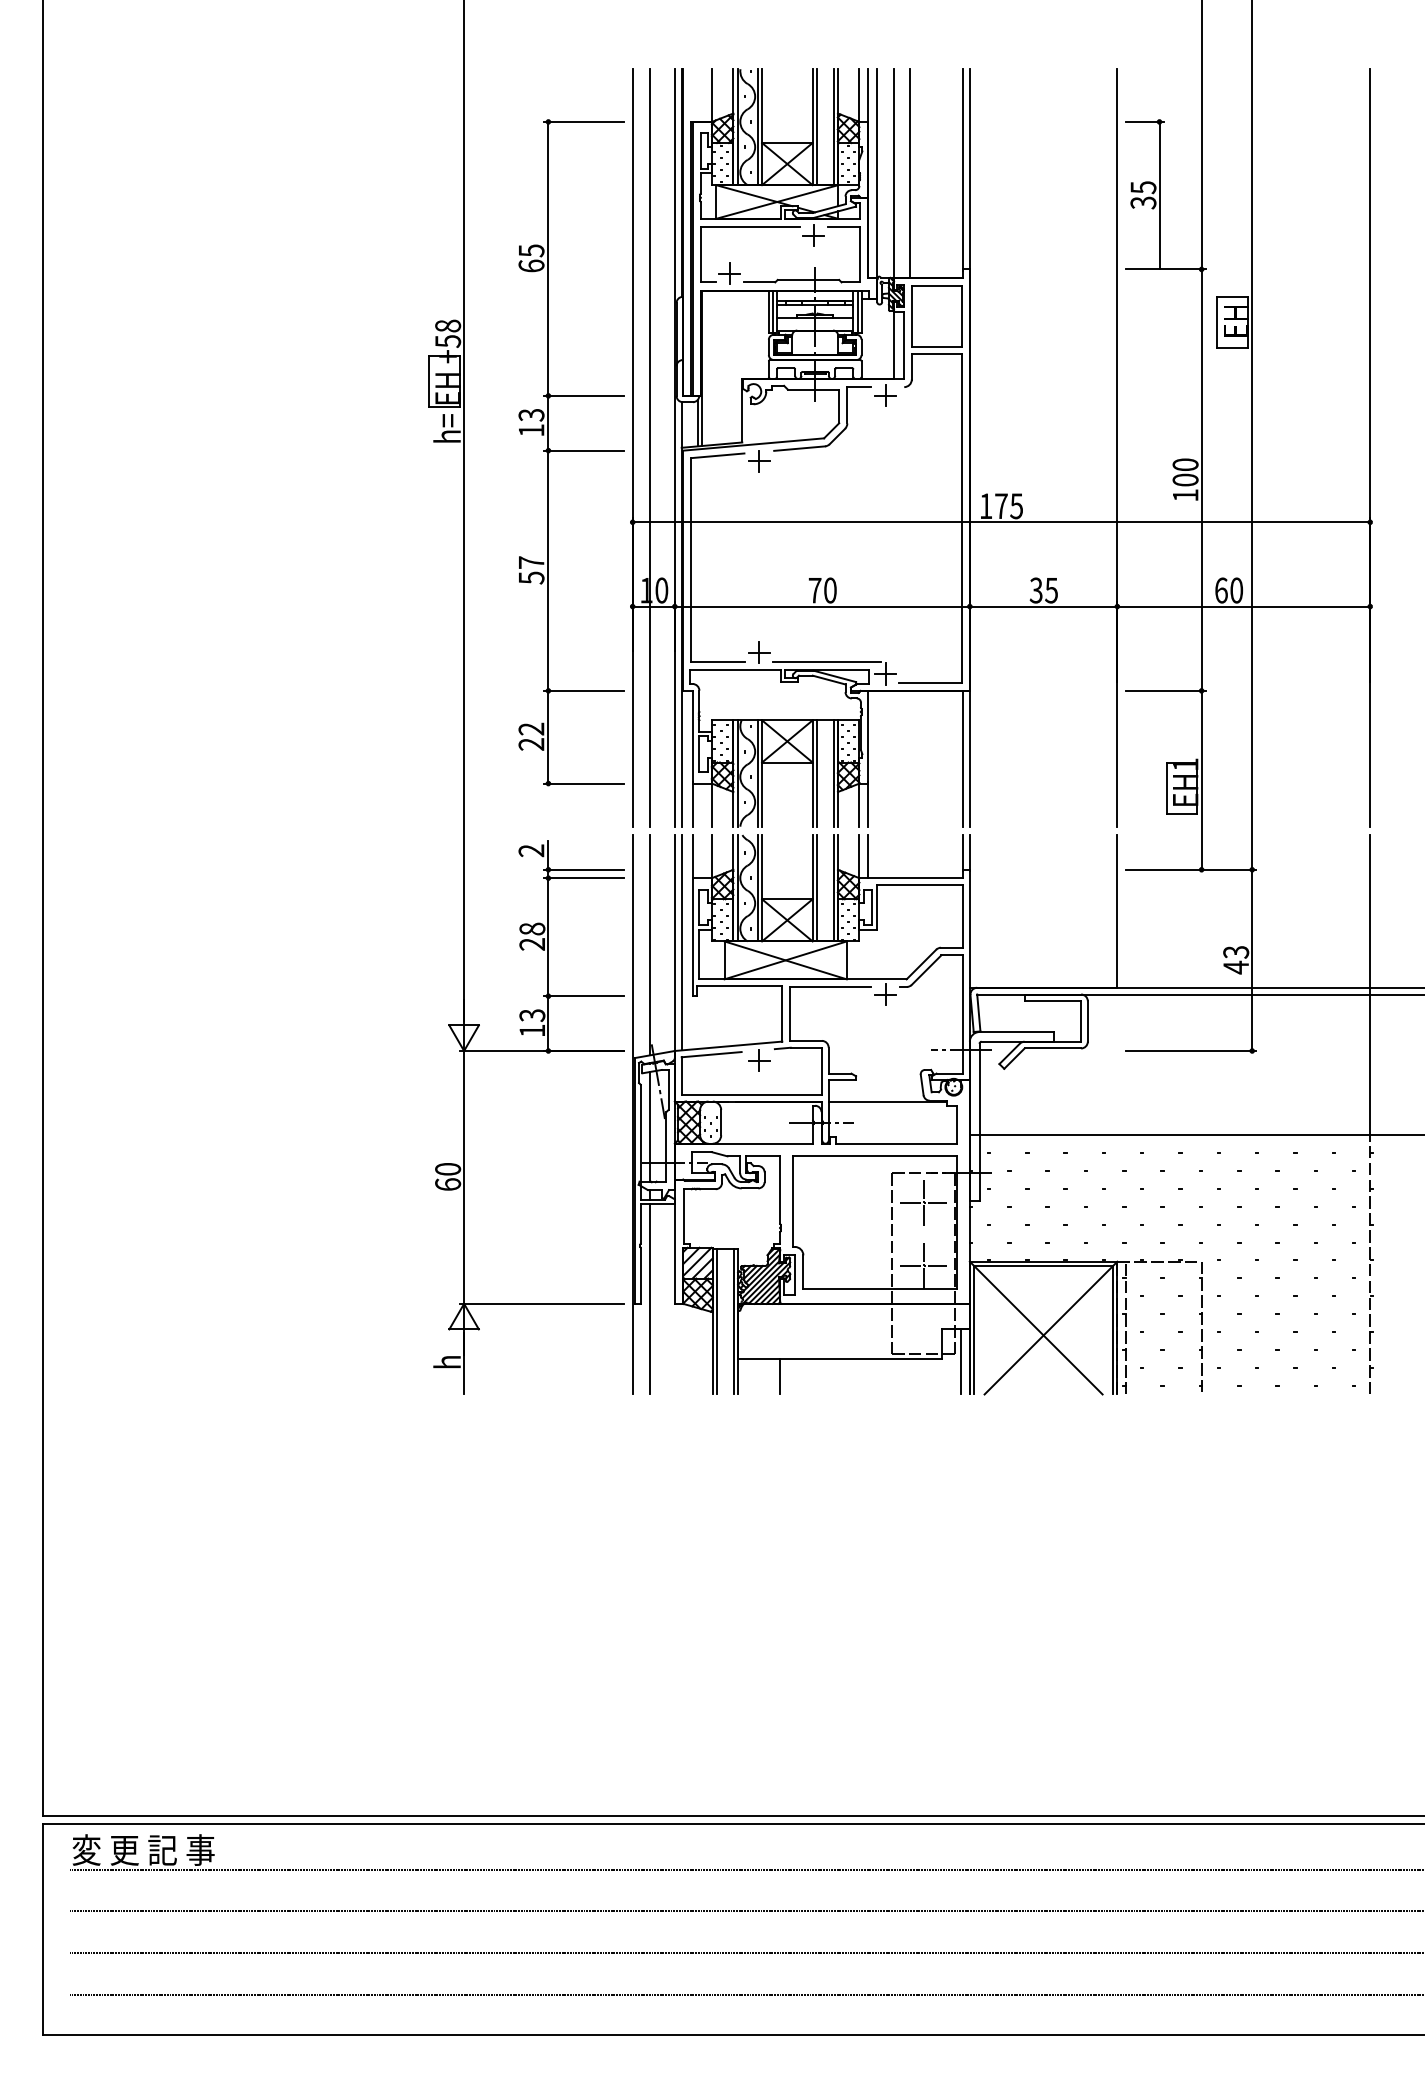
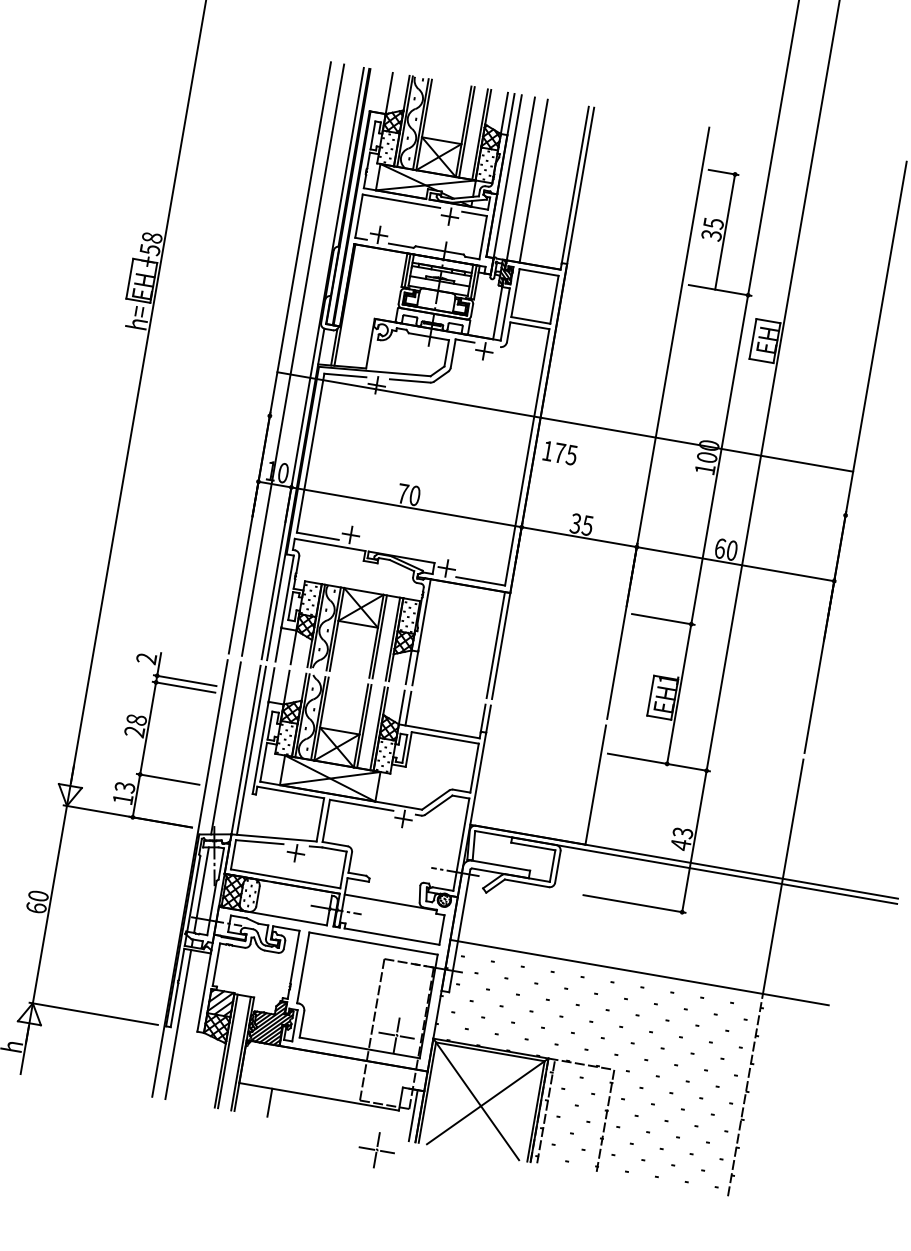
part: (571, 452) -> (231, 353), removed
line: (1001, 522) -> (565, 422), moved
line: (827, 661) -> (403, 550), removed
part: (923, 1202) -> (376, 1150), moved

